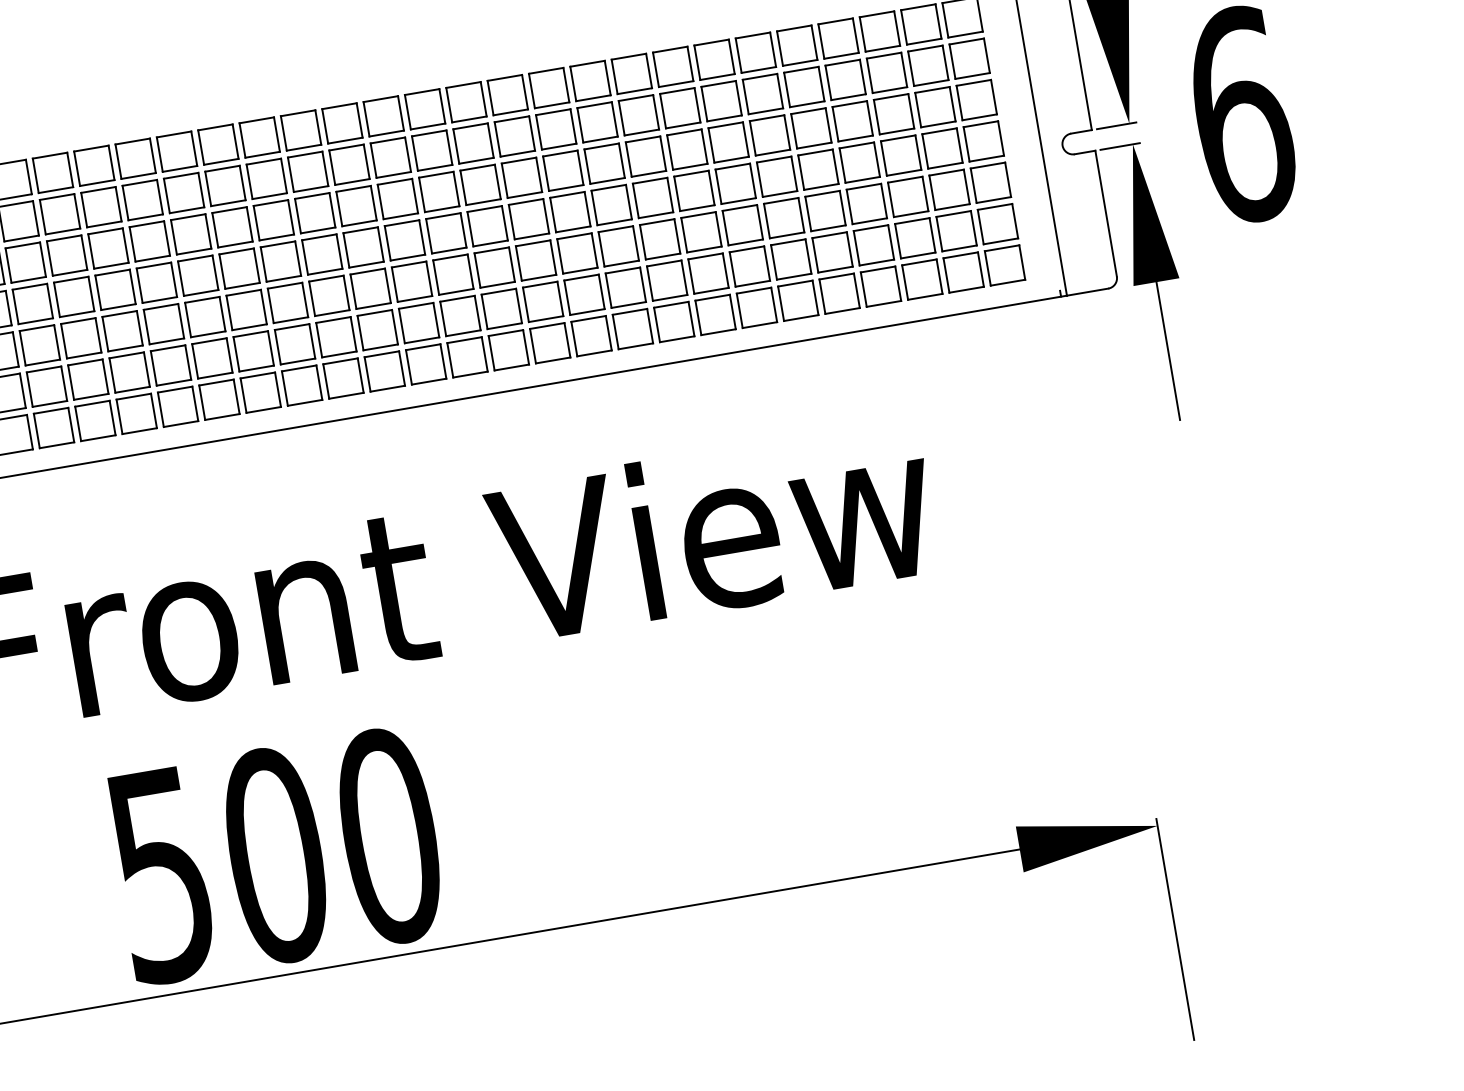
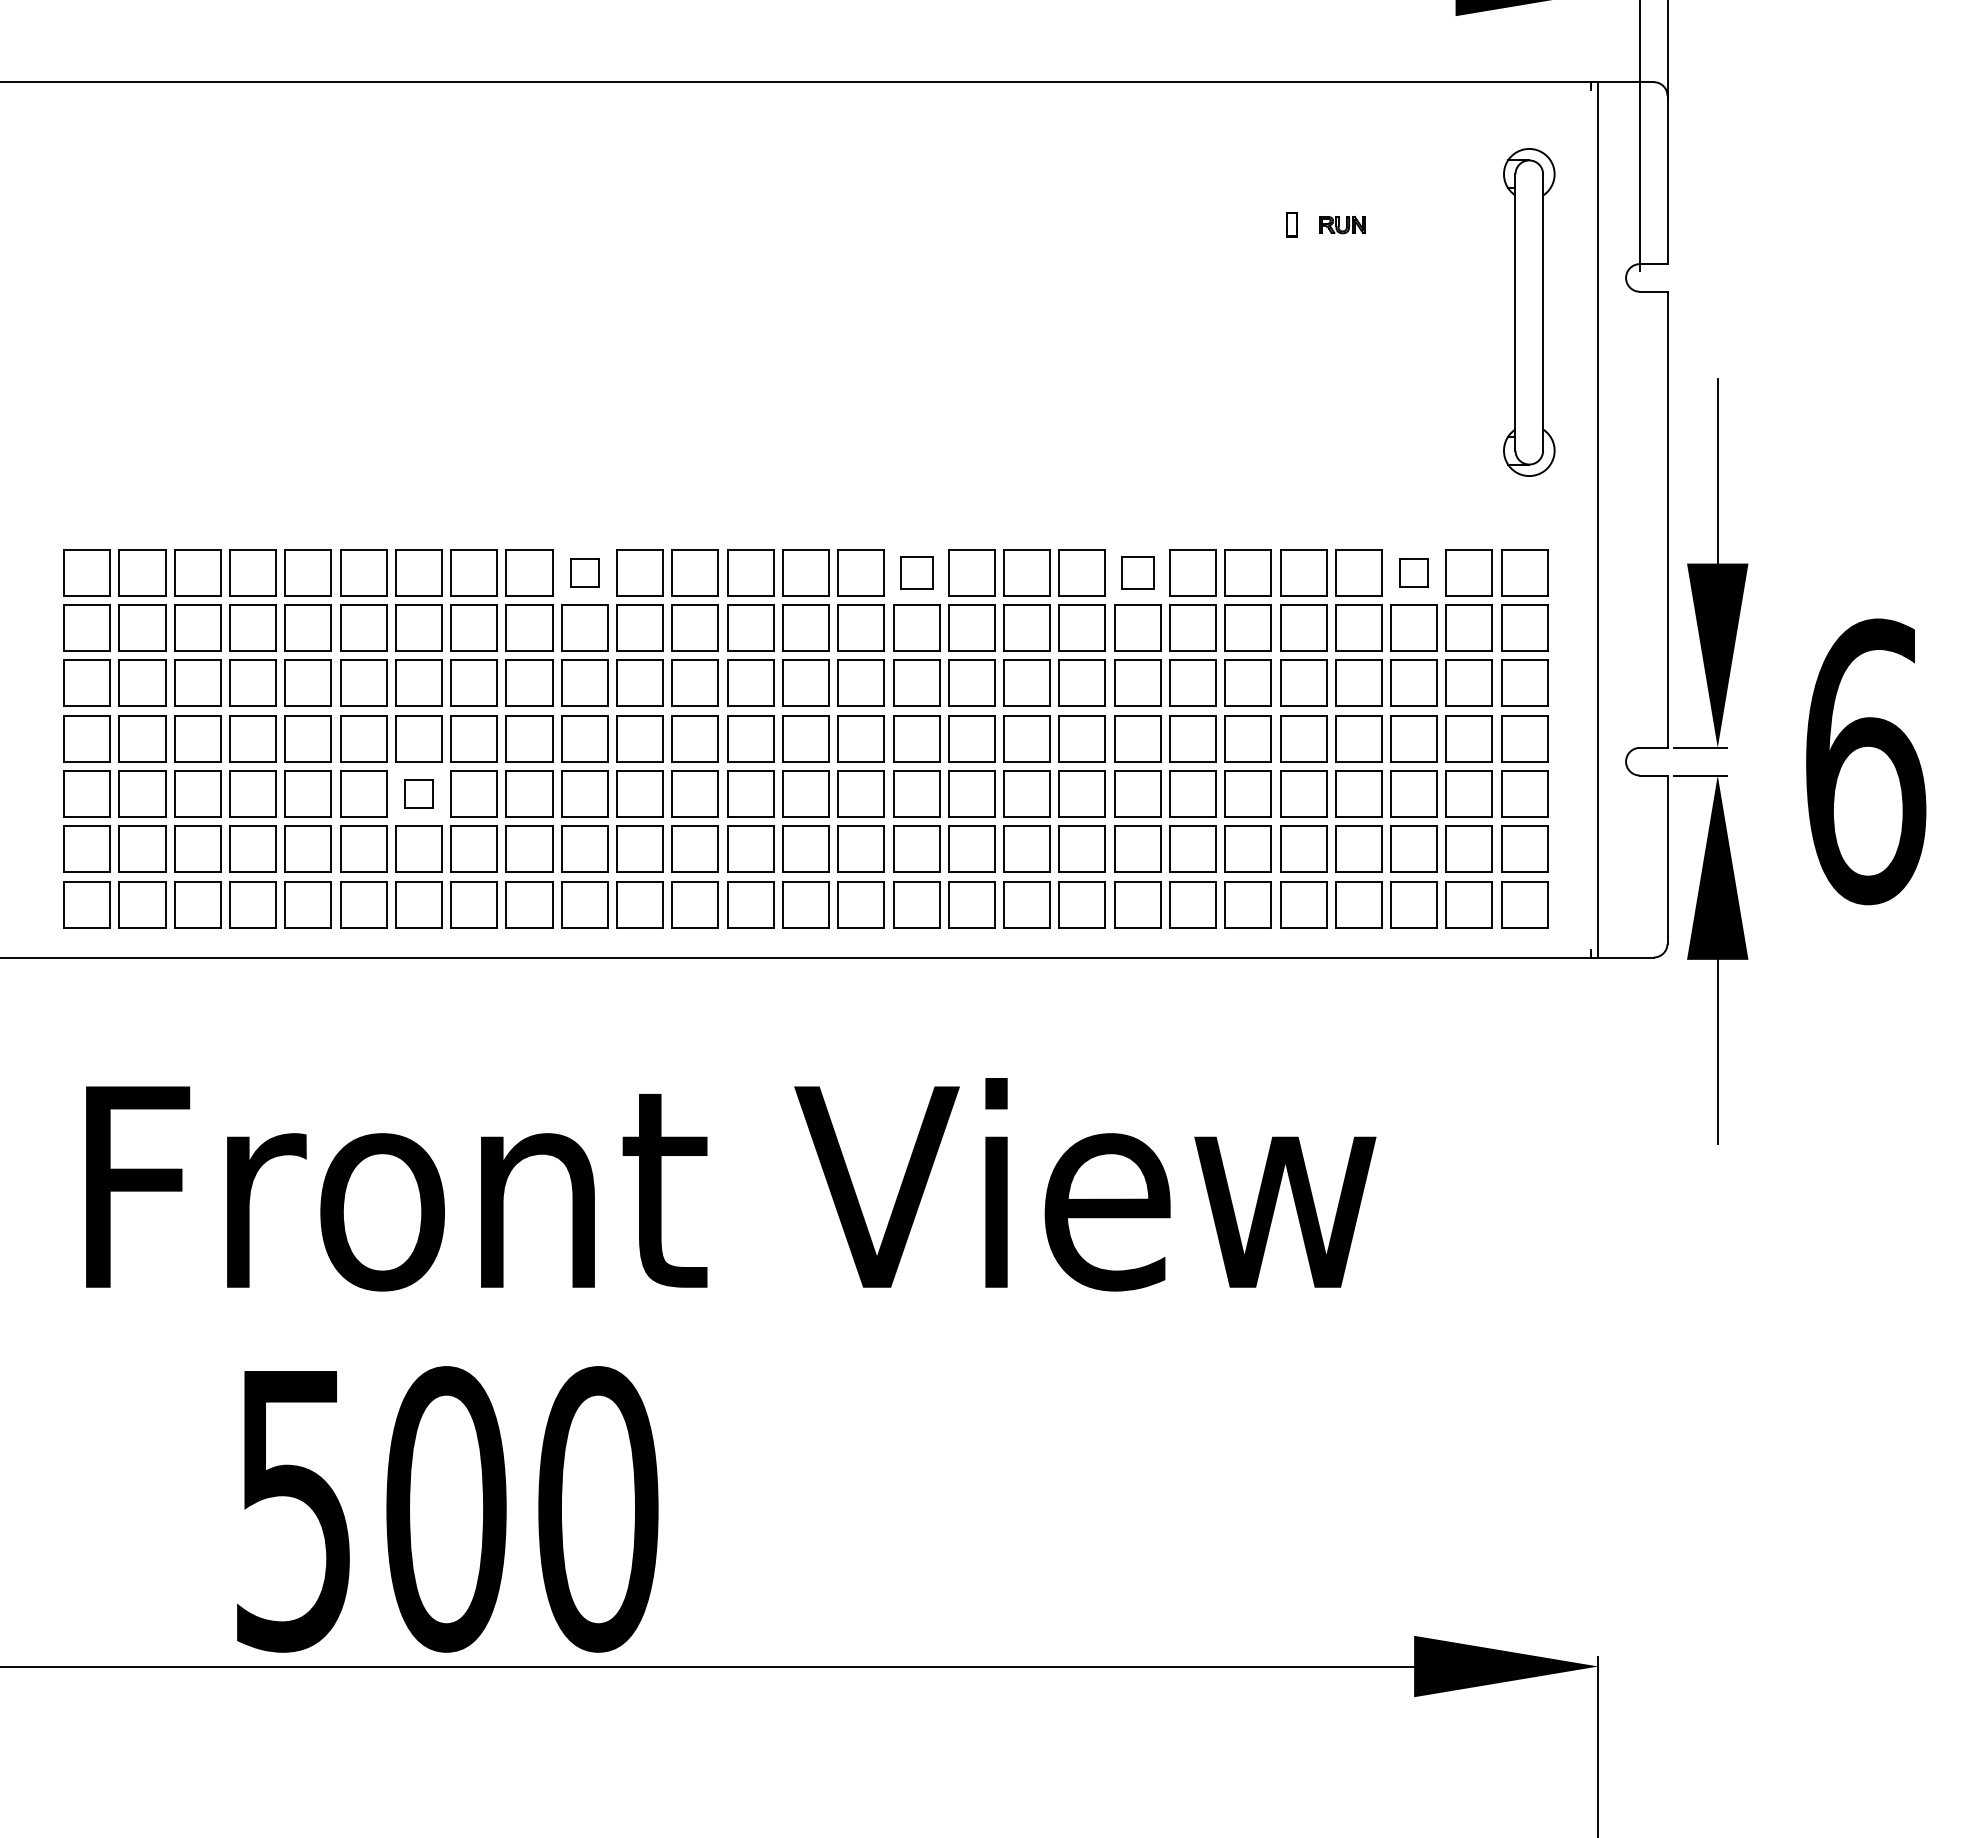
part: (879, 31) -> (1413, 572), size x0.6
part: (673, 66) -> (1137, 572), size x0.7
part: (507, 94) -> (916, 572), size x0.7
part: (259, 137) -> (584, 572), size x0.6
part: (163, 323) -> (418, 793), size x0.6

